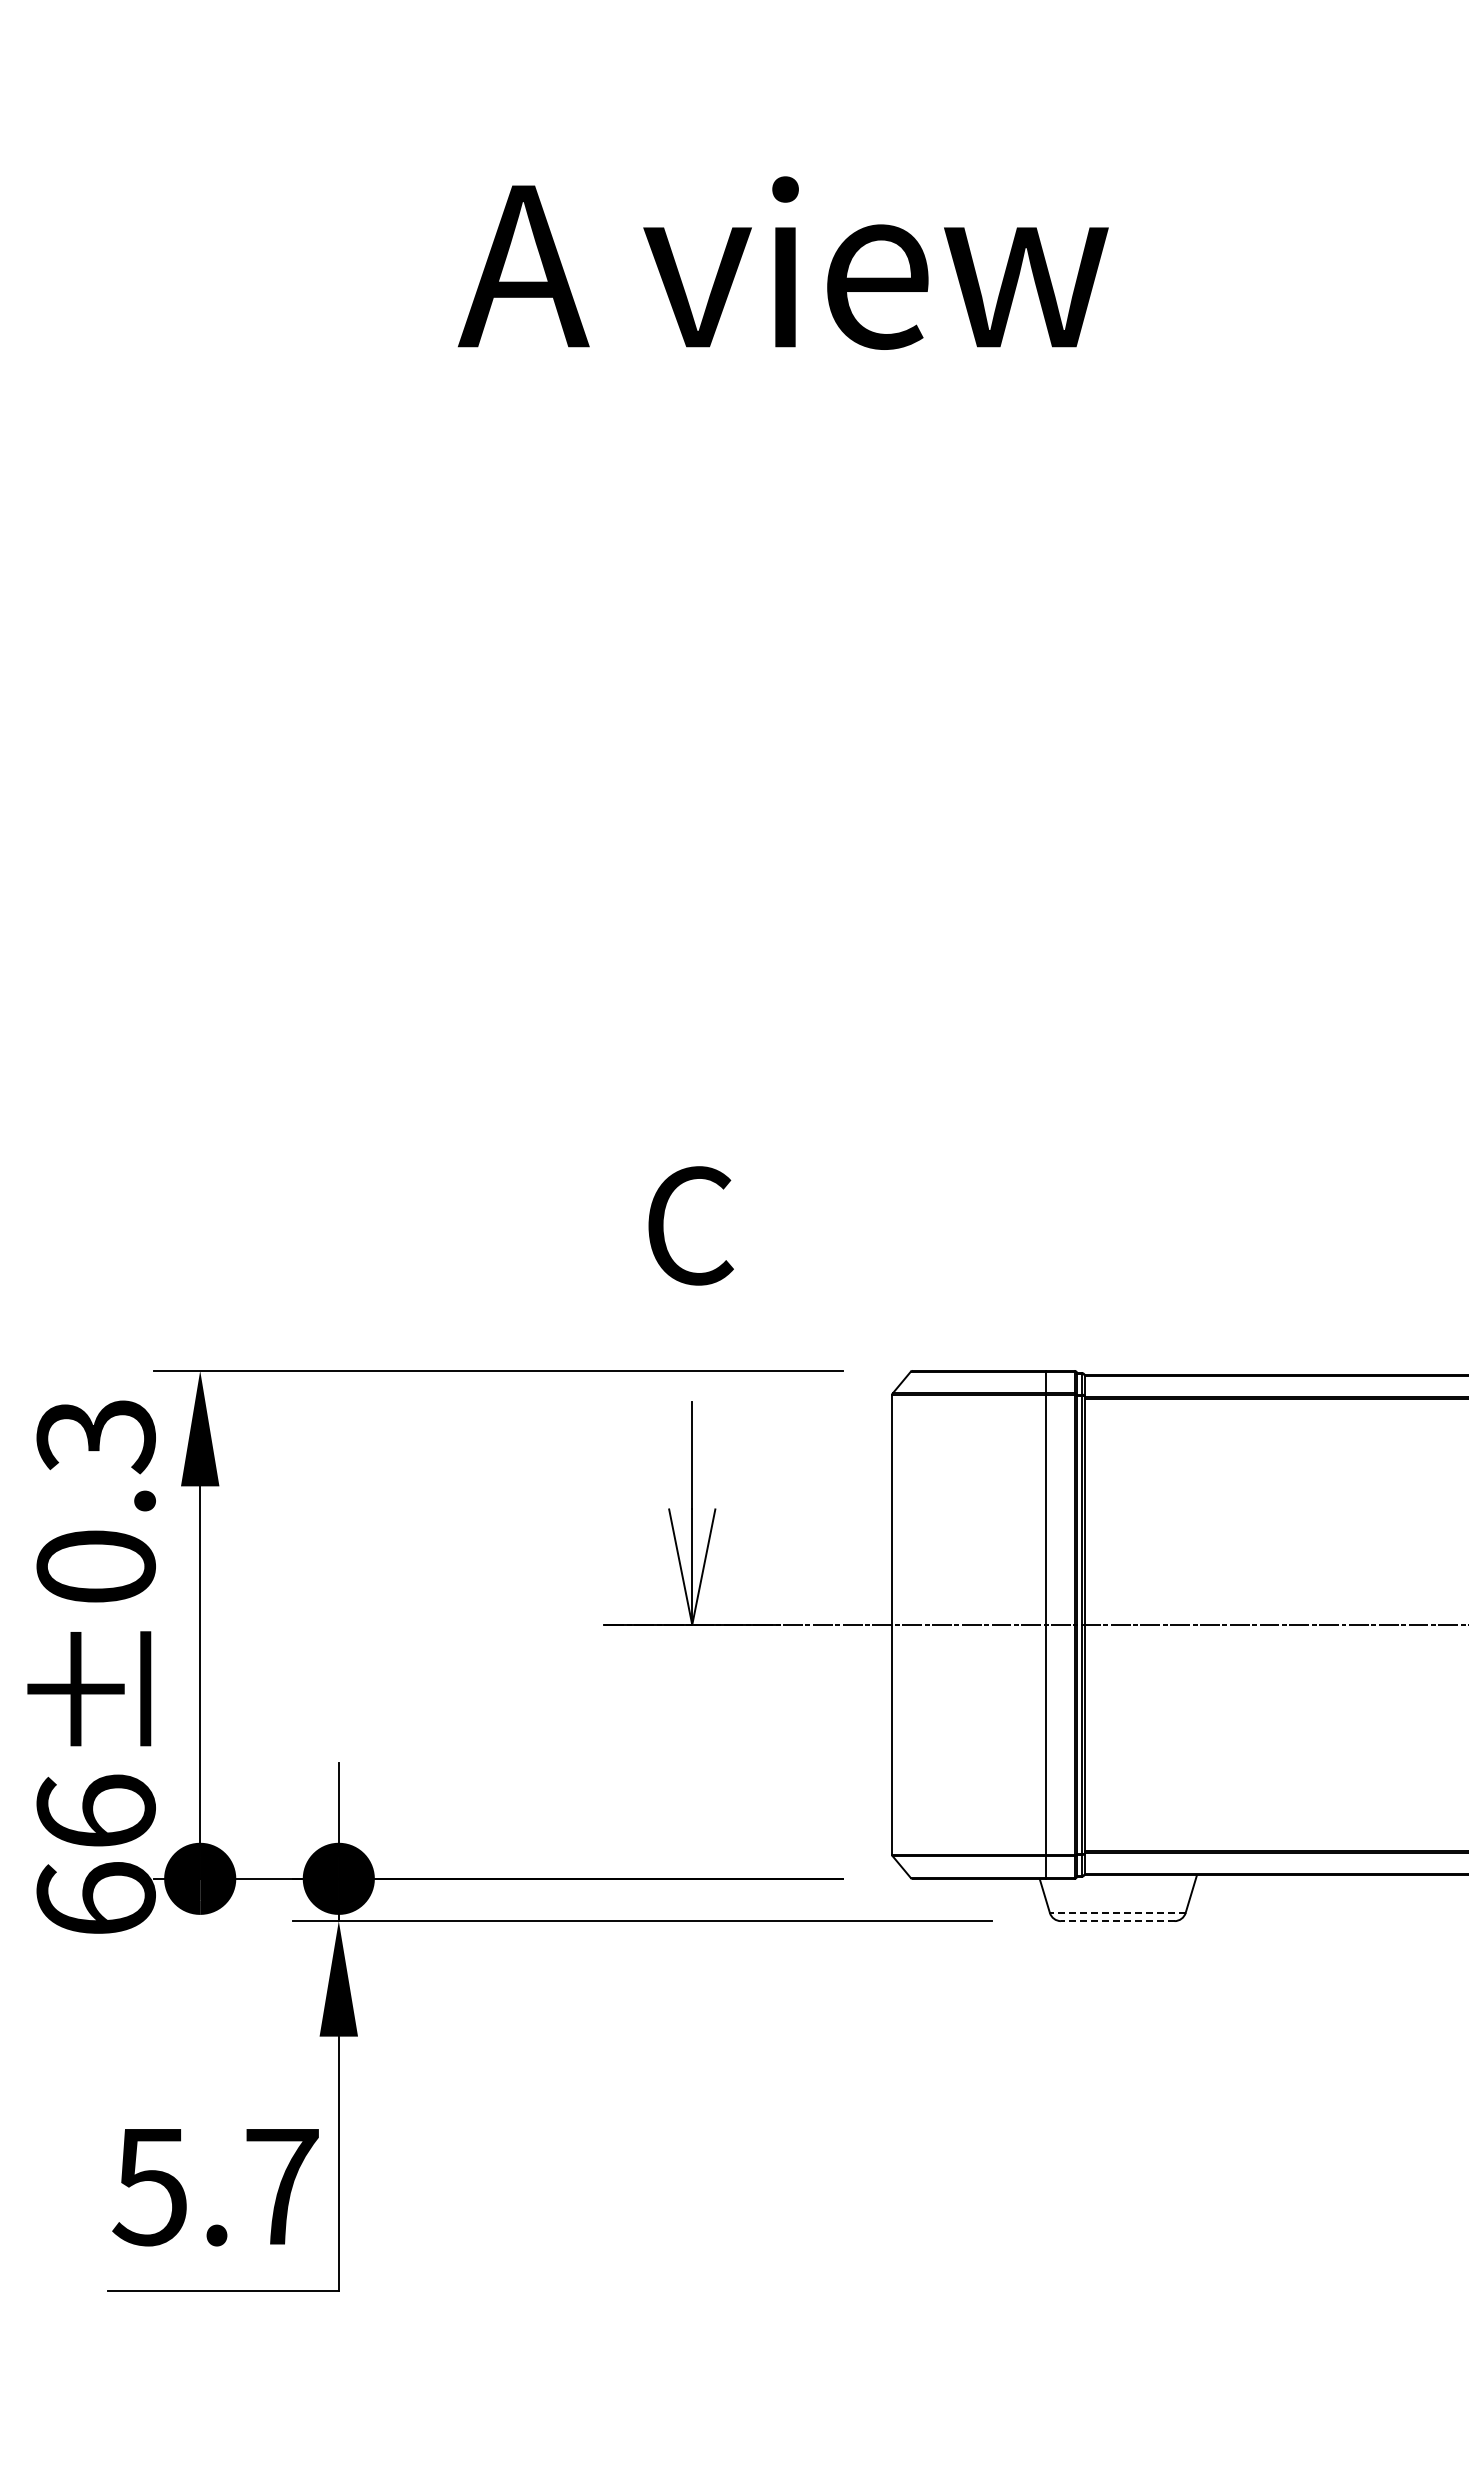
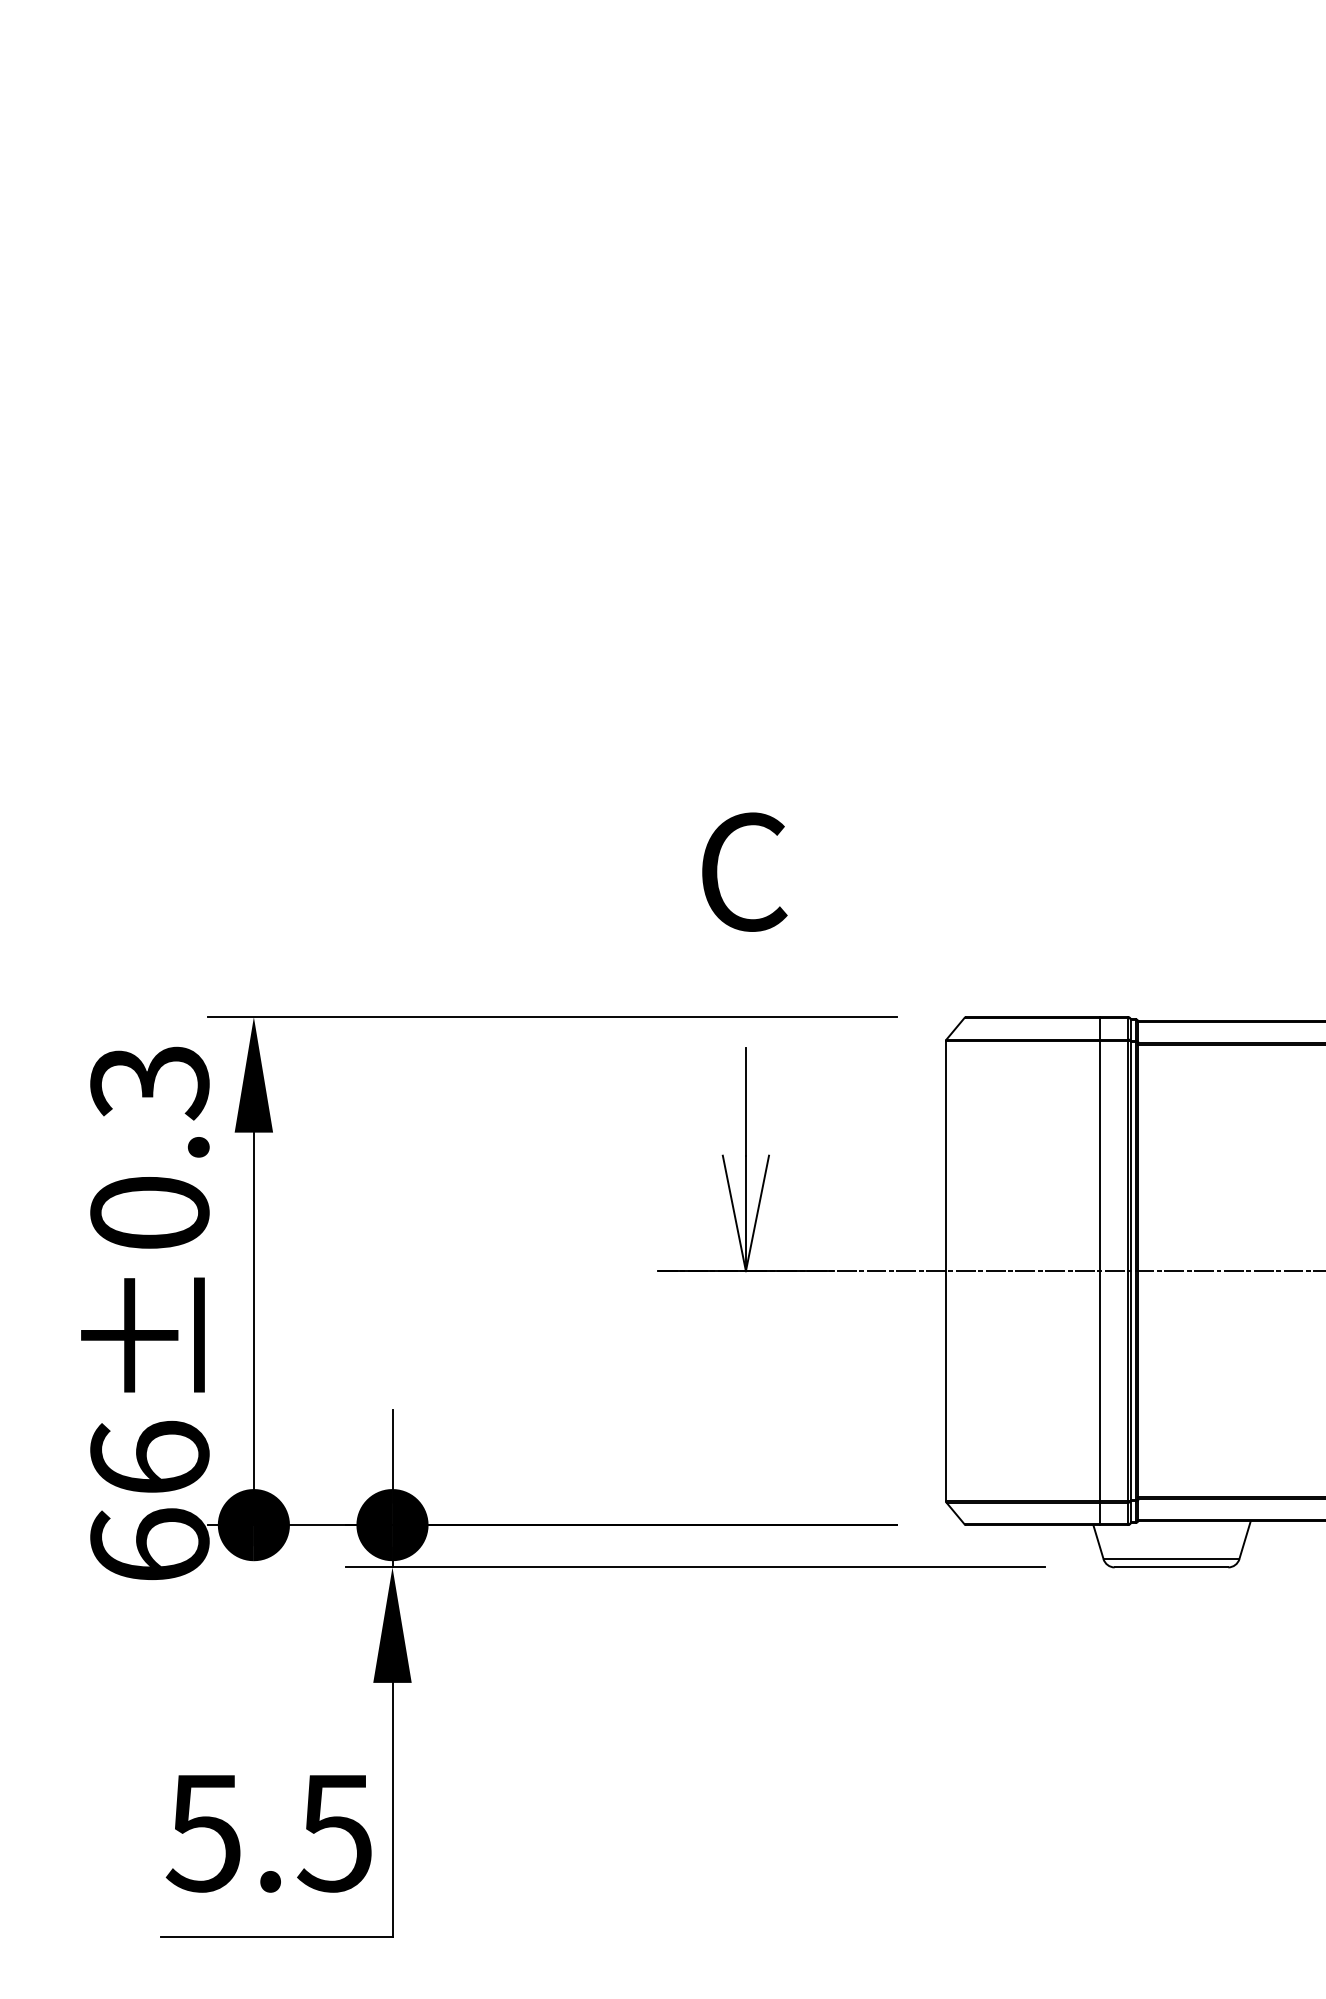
line: (1117, 1912) -> (1171, 1558), dashed -> solid
line: (1117, 1921) -> (1171, 1567), dashed -> solid
text: (280, 2187) -> (334, 1833), 5.7 -> 5.5

